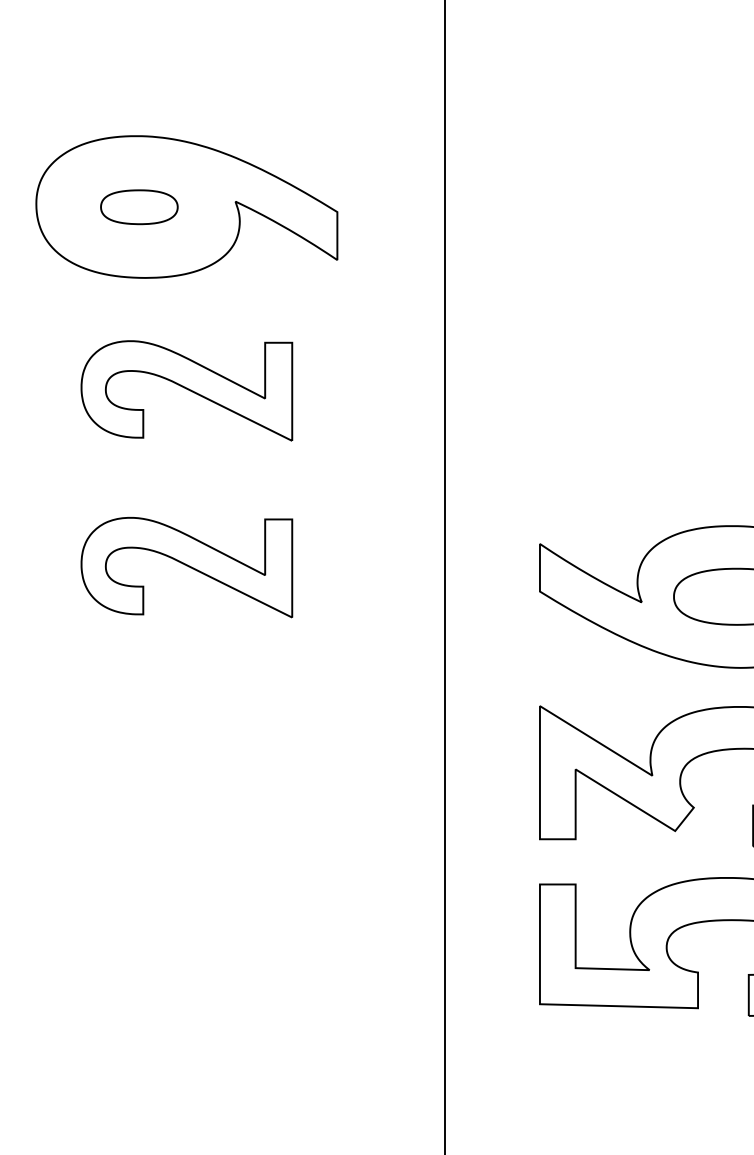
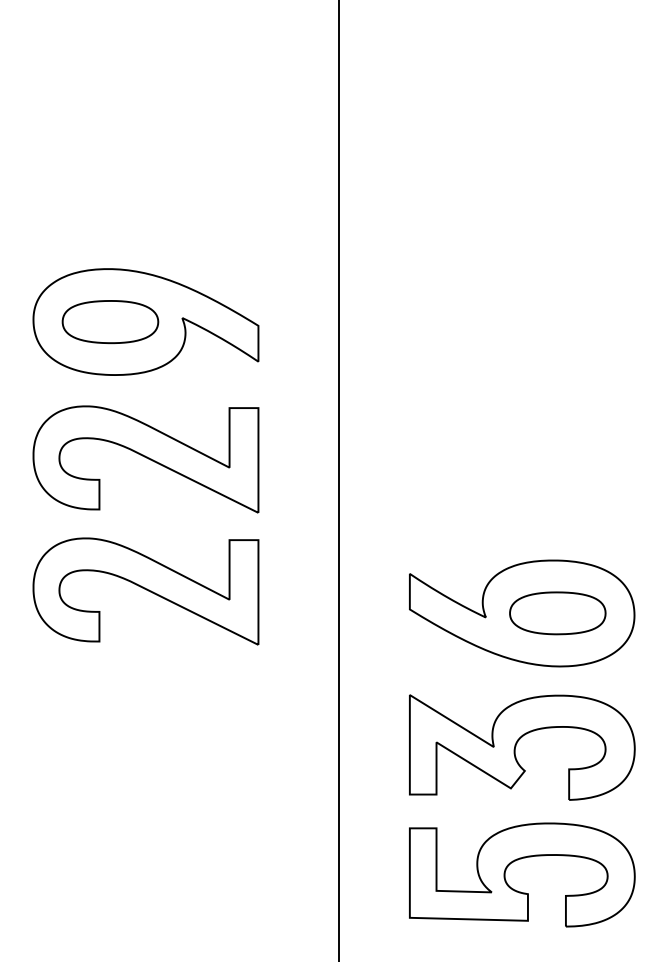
part: (139, 207) -> (110, 322), size x1.67
part: (186, 390) -> (145, 459), size x1.43
part: (186, 567) -> (145, 591), size x1.43

